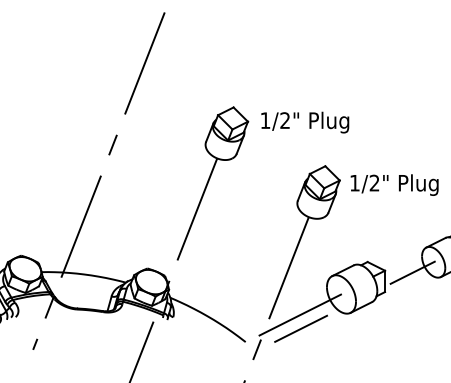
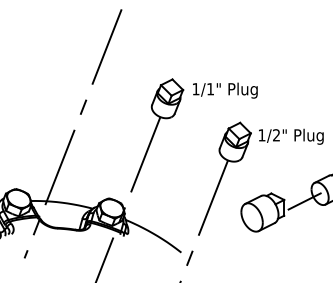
text: (285, 121) -> (210, 89), 1/2" -> 1/1"
line: (300, 314) -> (221, 232), removed
line: (301, 328) -> (222, 242), removed

